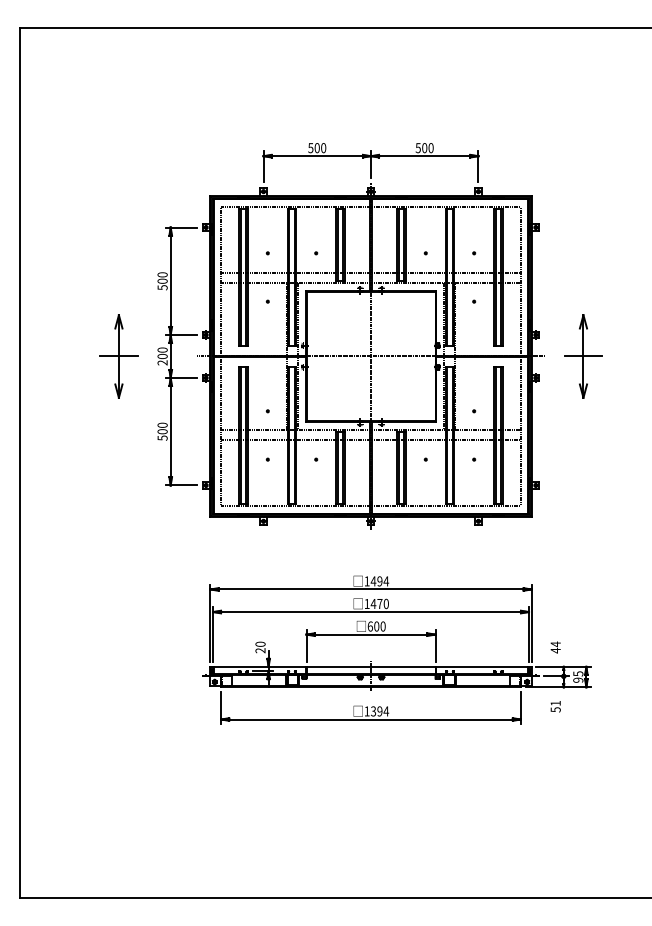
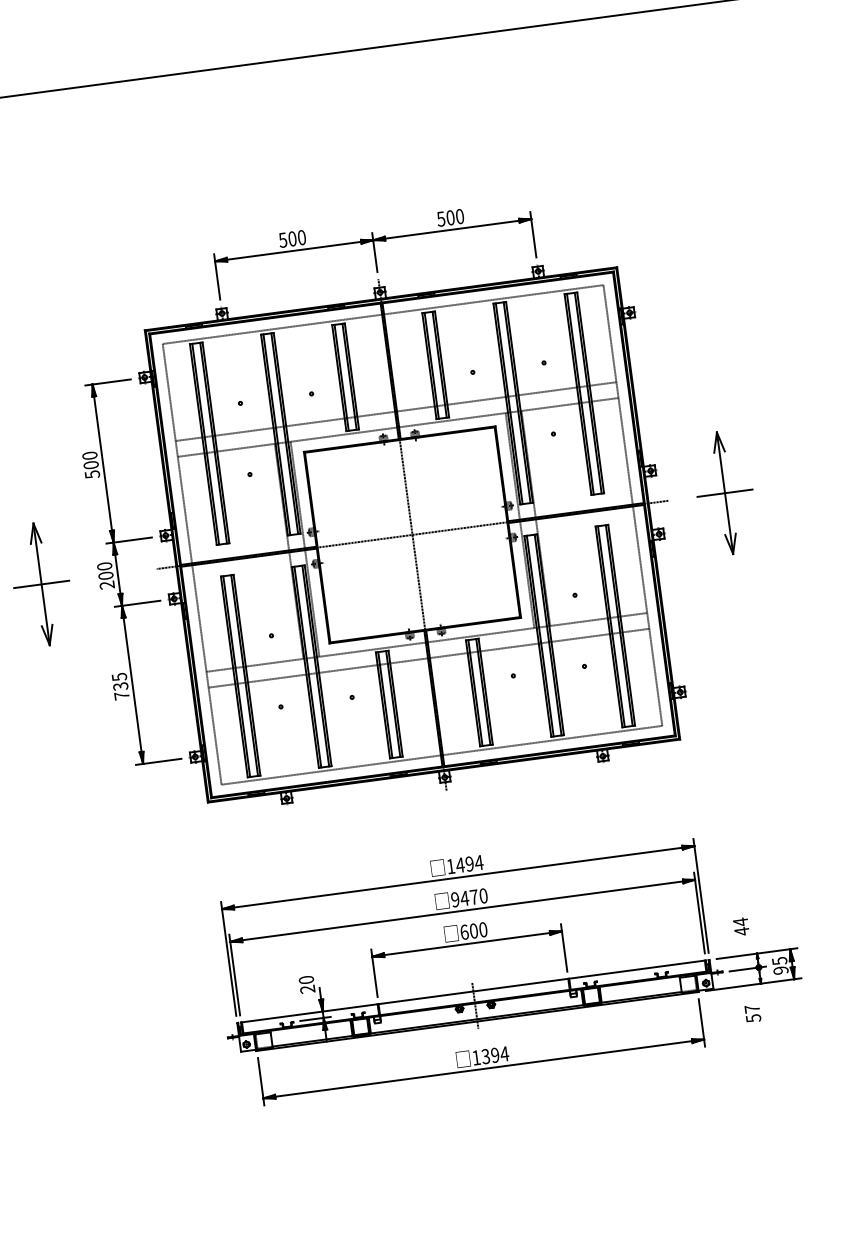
text: (162, 431) -> (120, 686), 500 -> 735
text: (366, 603) -> (454, 899), 1470 -> 9470
text: (555, 702) -> (751, 1007), 51 -> 57

